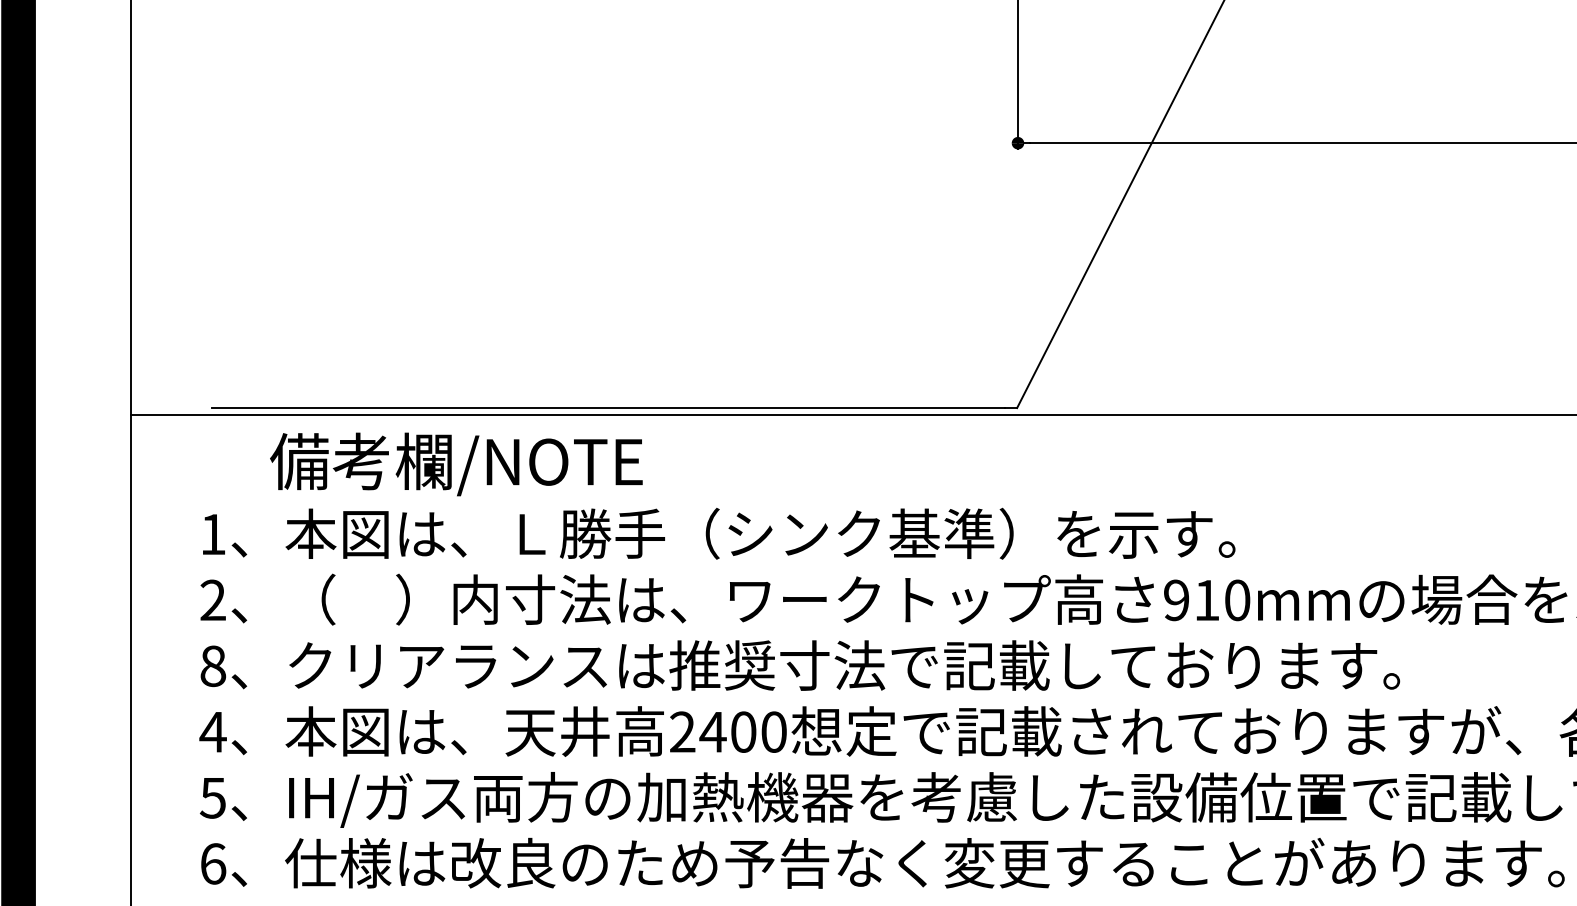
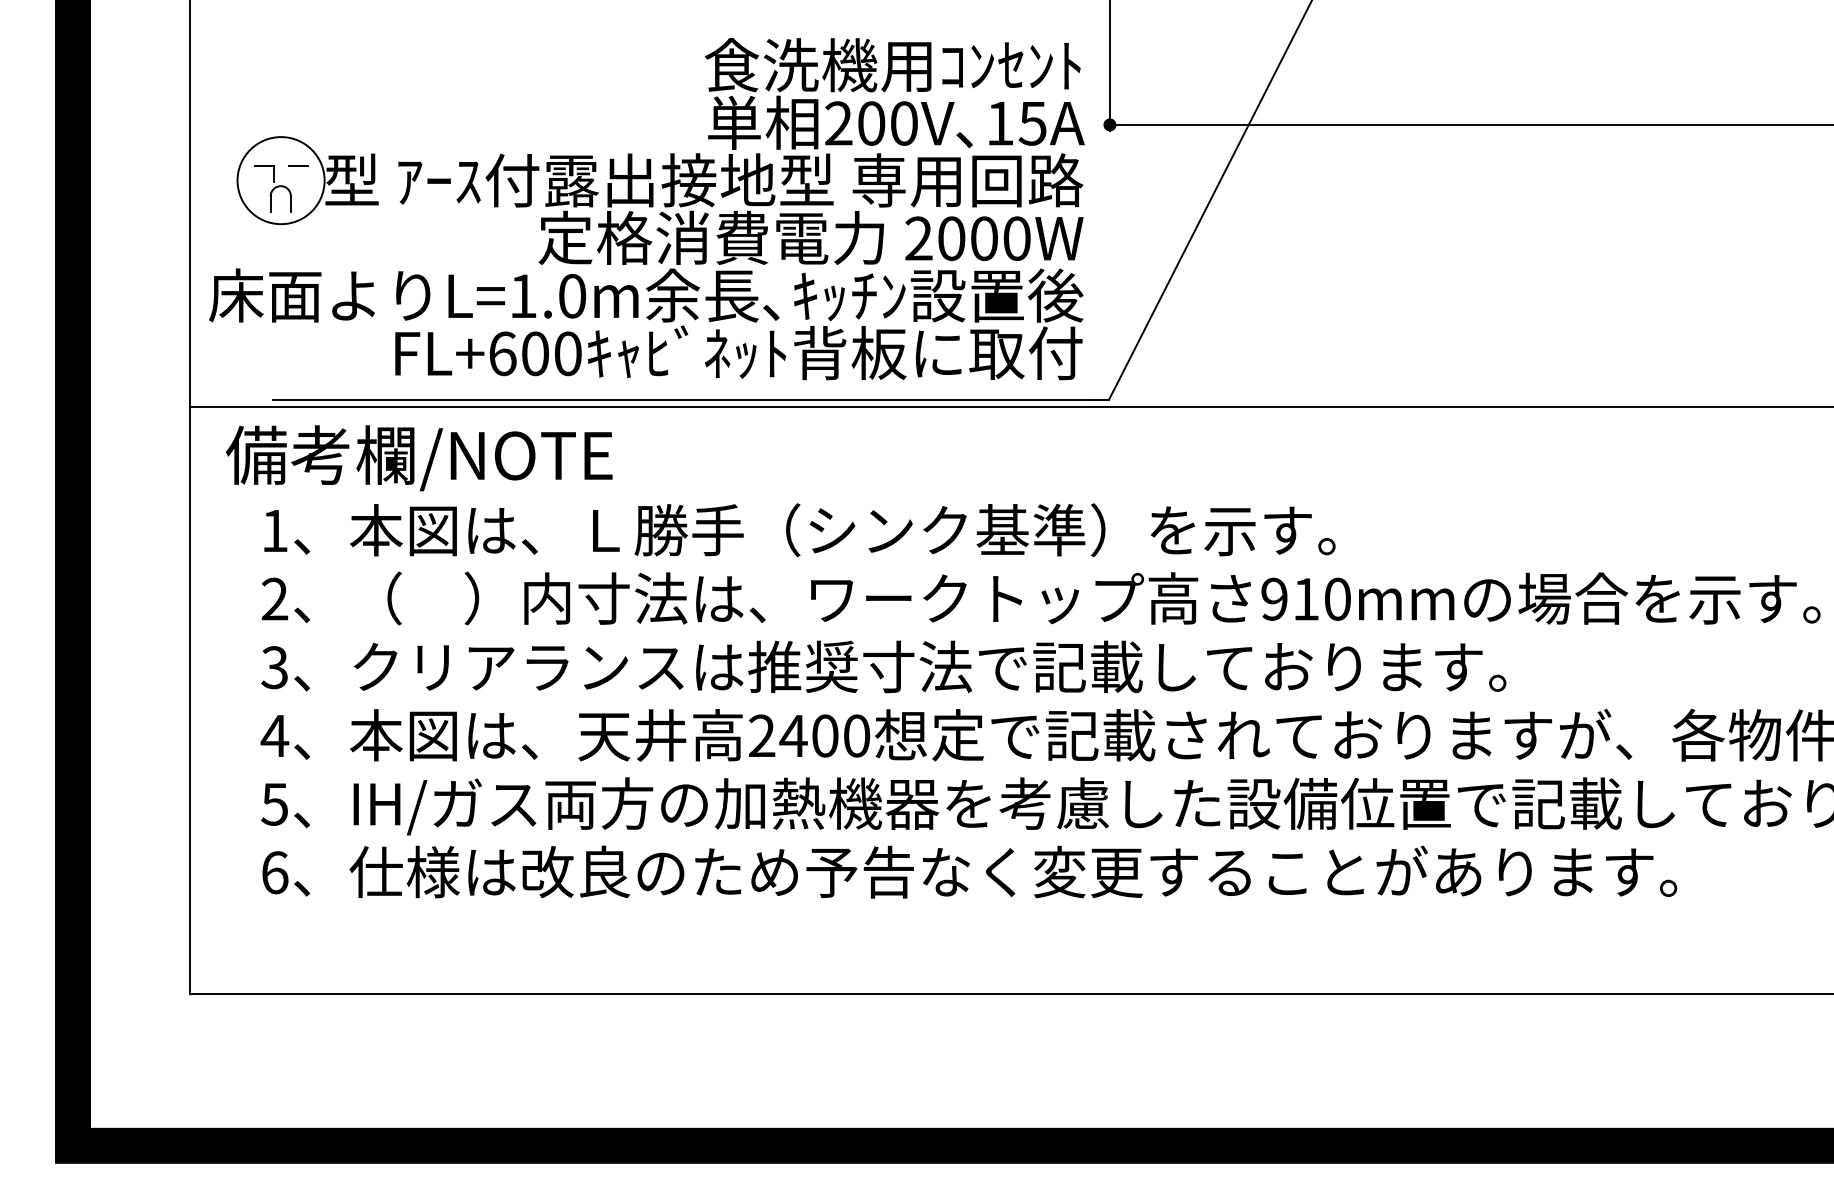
part: (571, 224) -> (646, 209), added
text: (456, 464) -> (419, 458), moved
text: (212, 666) -> (274, 667), 8 -> 3

